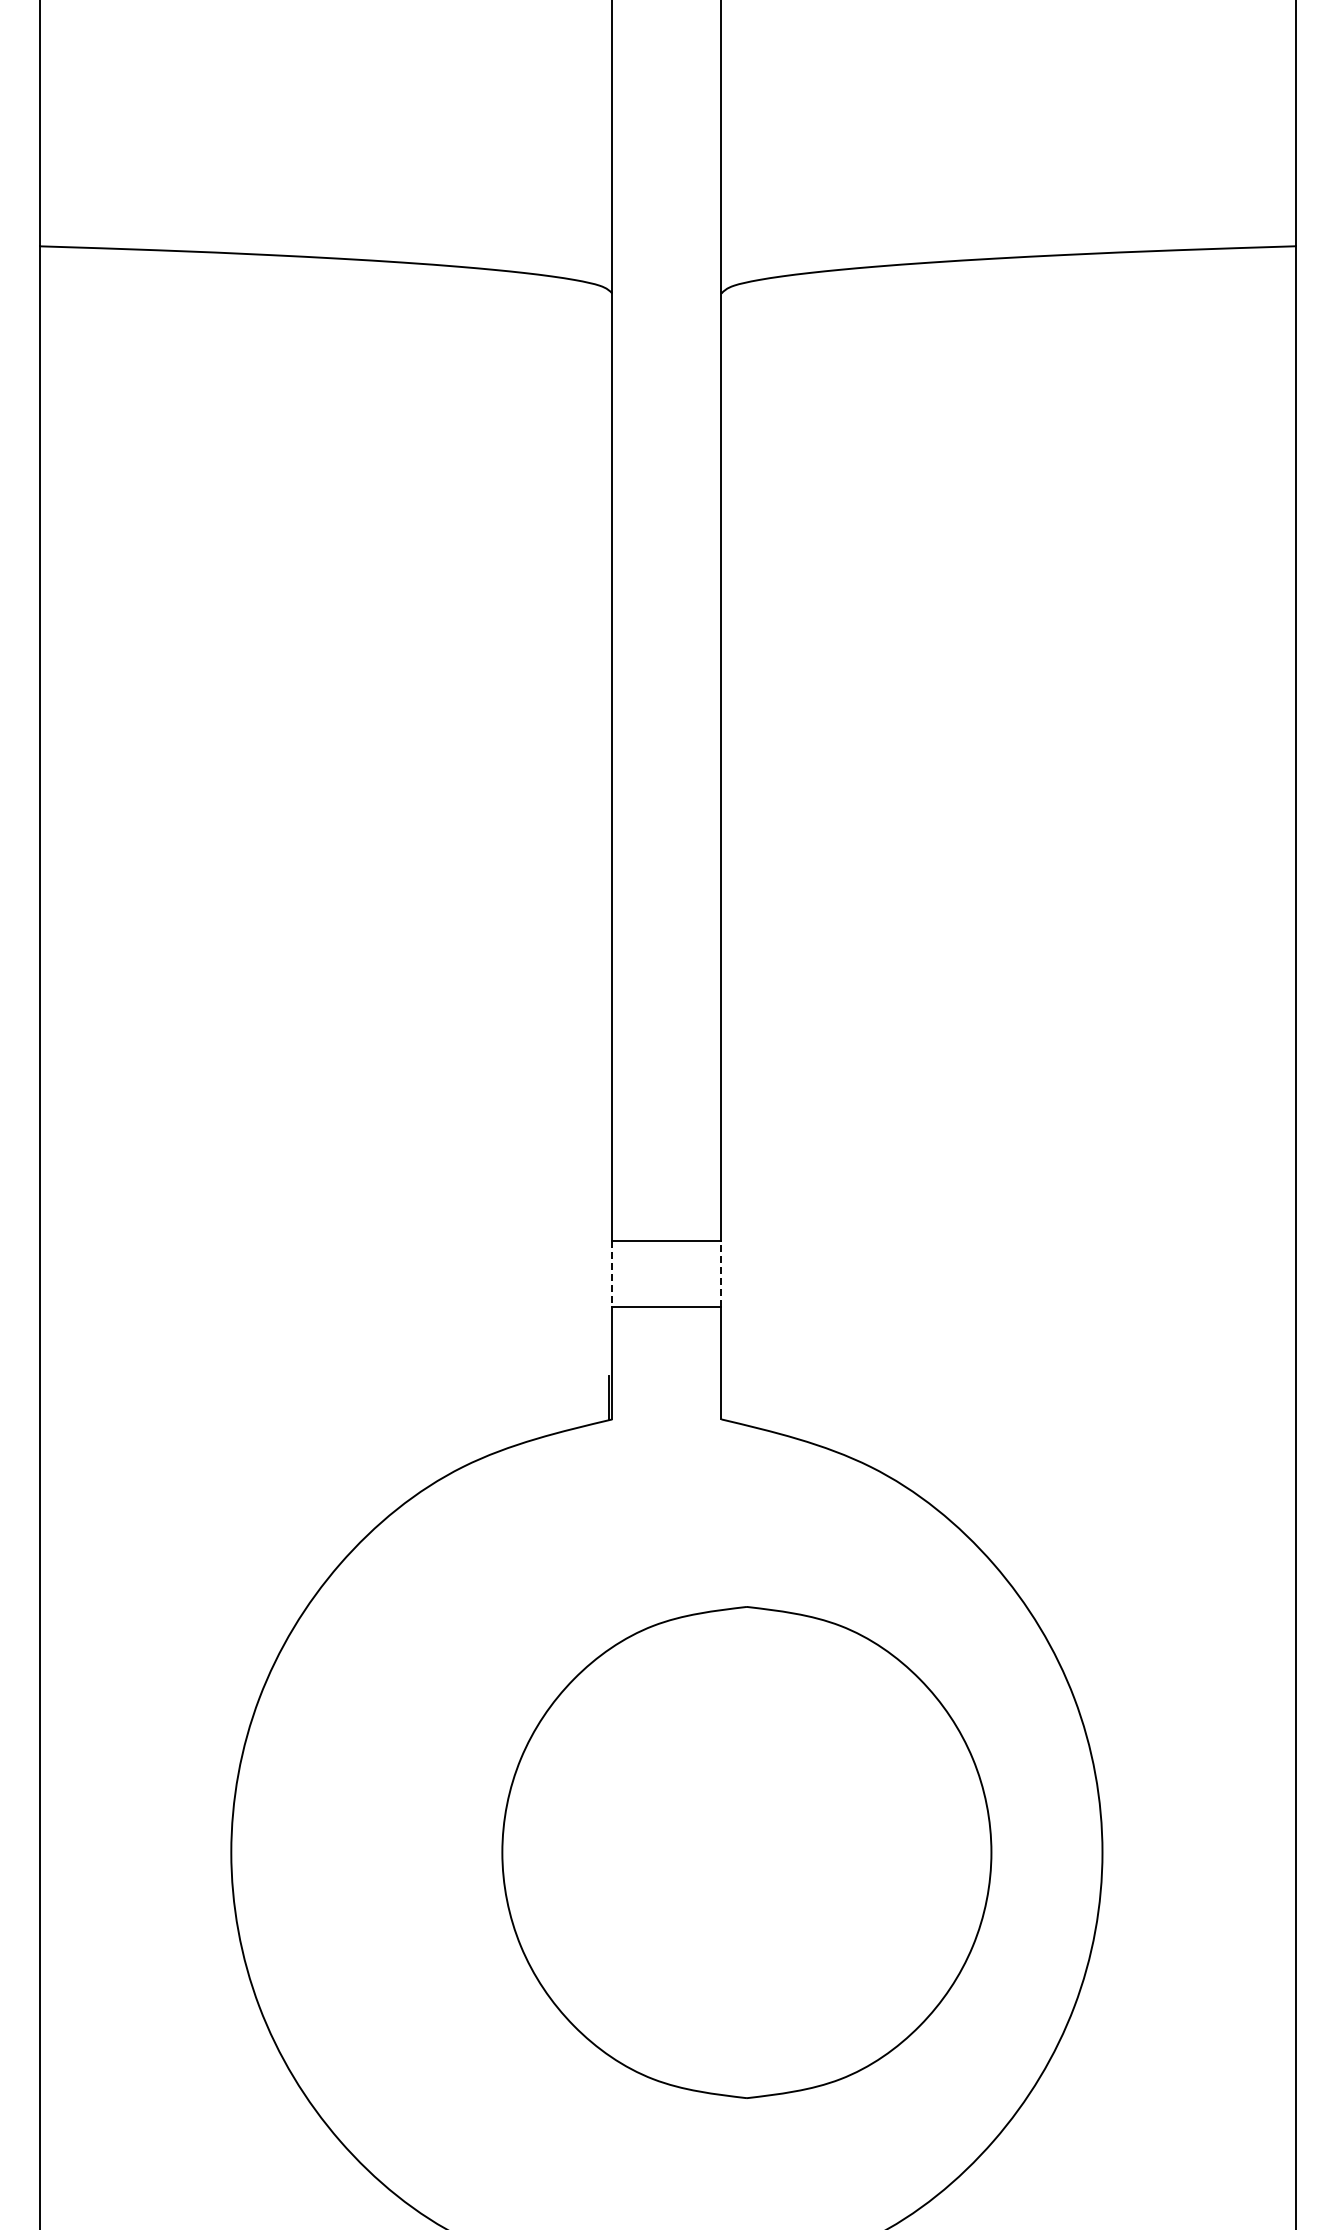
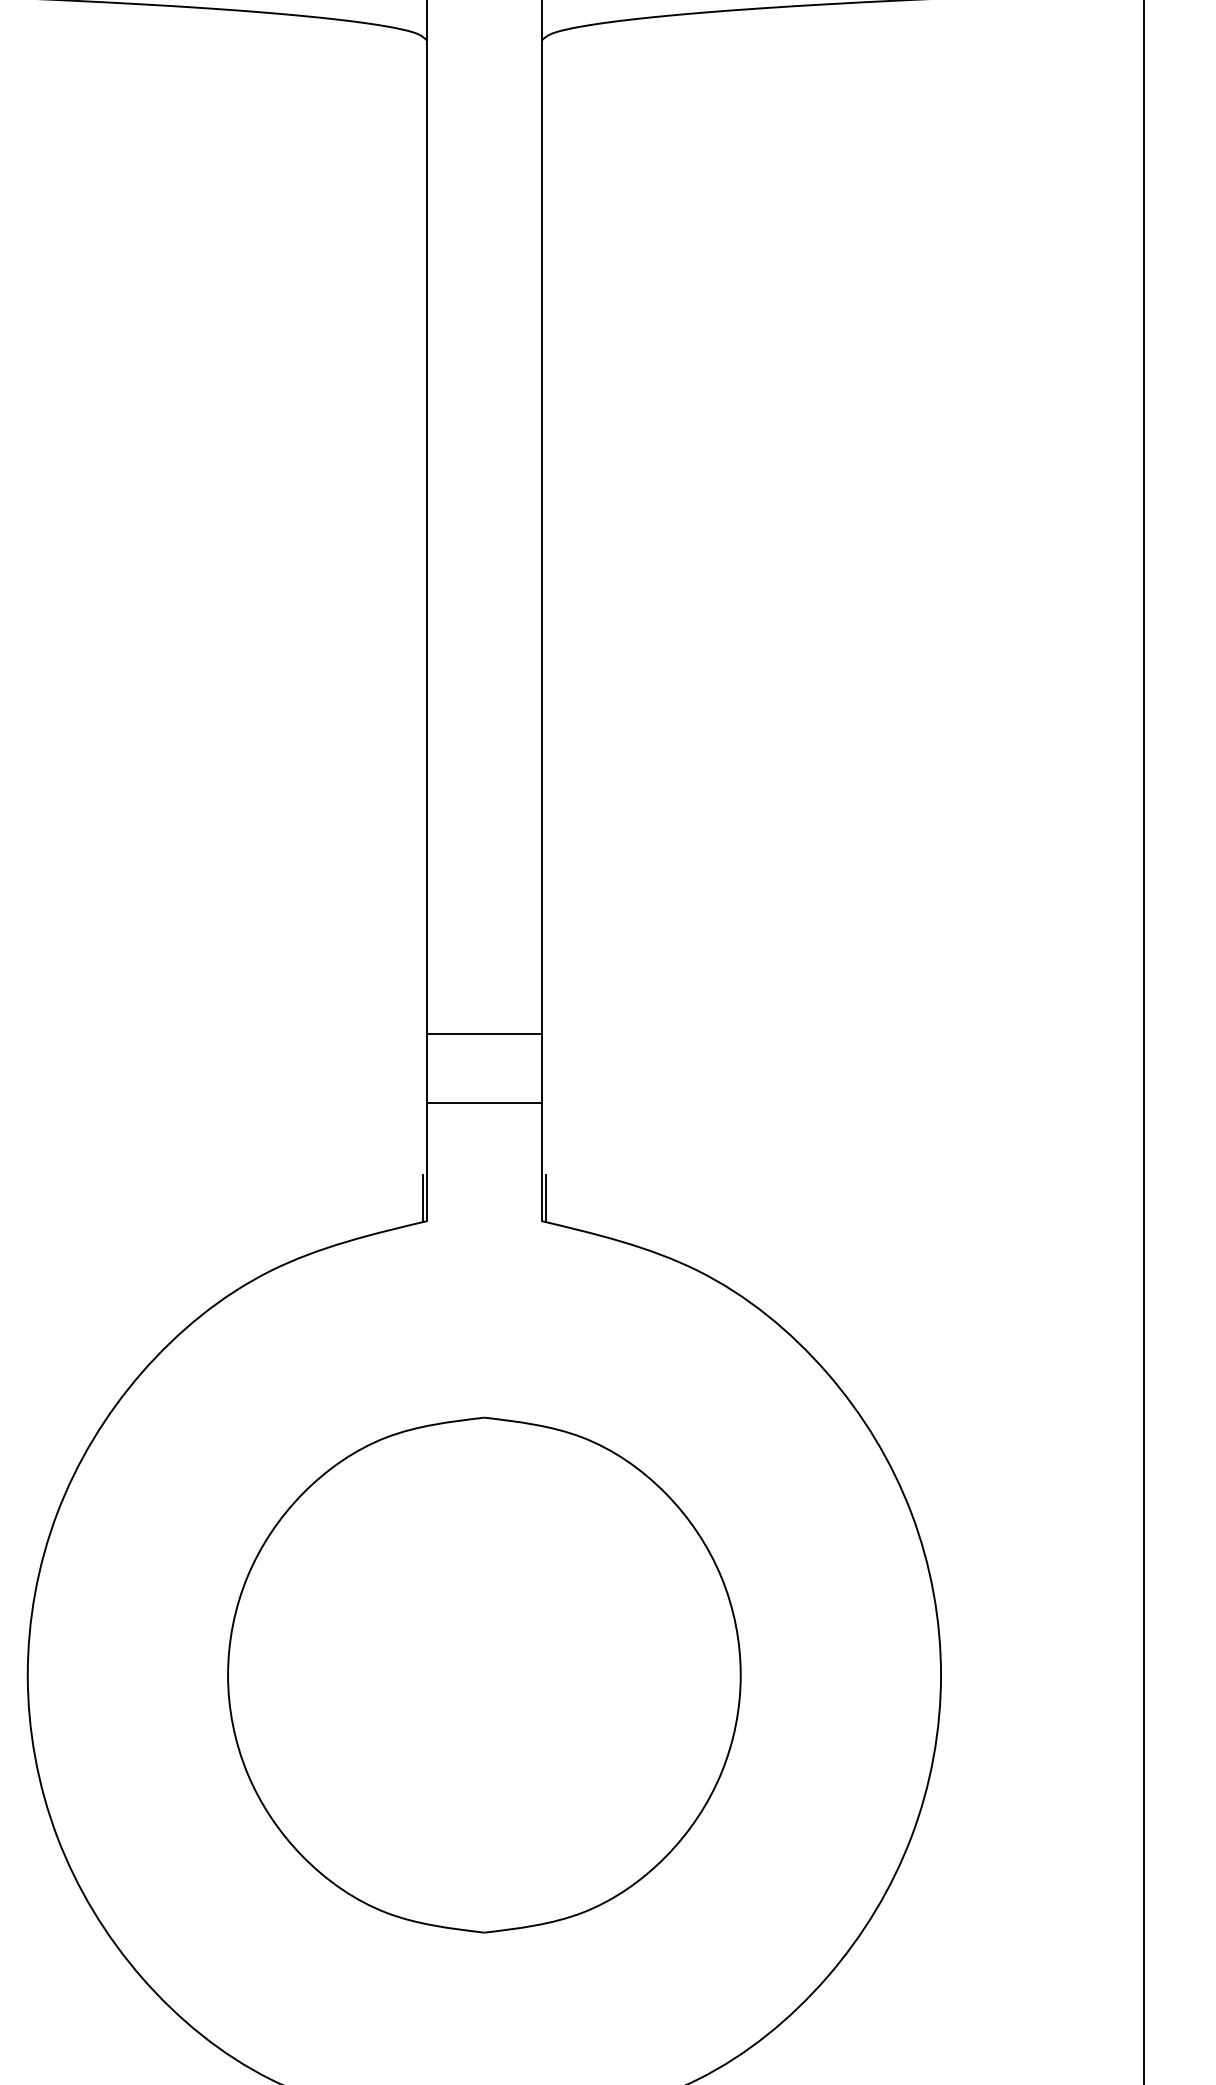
line: (612, 1273) -> (427, 1068), dashed -> solid
line: (721, 1273) -> (541, 1068), dashed -> solid
line: (725, 1397) -> (545, 1198), added
part: (746, 1852) -> (483, 1675), moved

